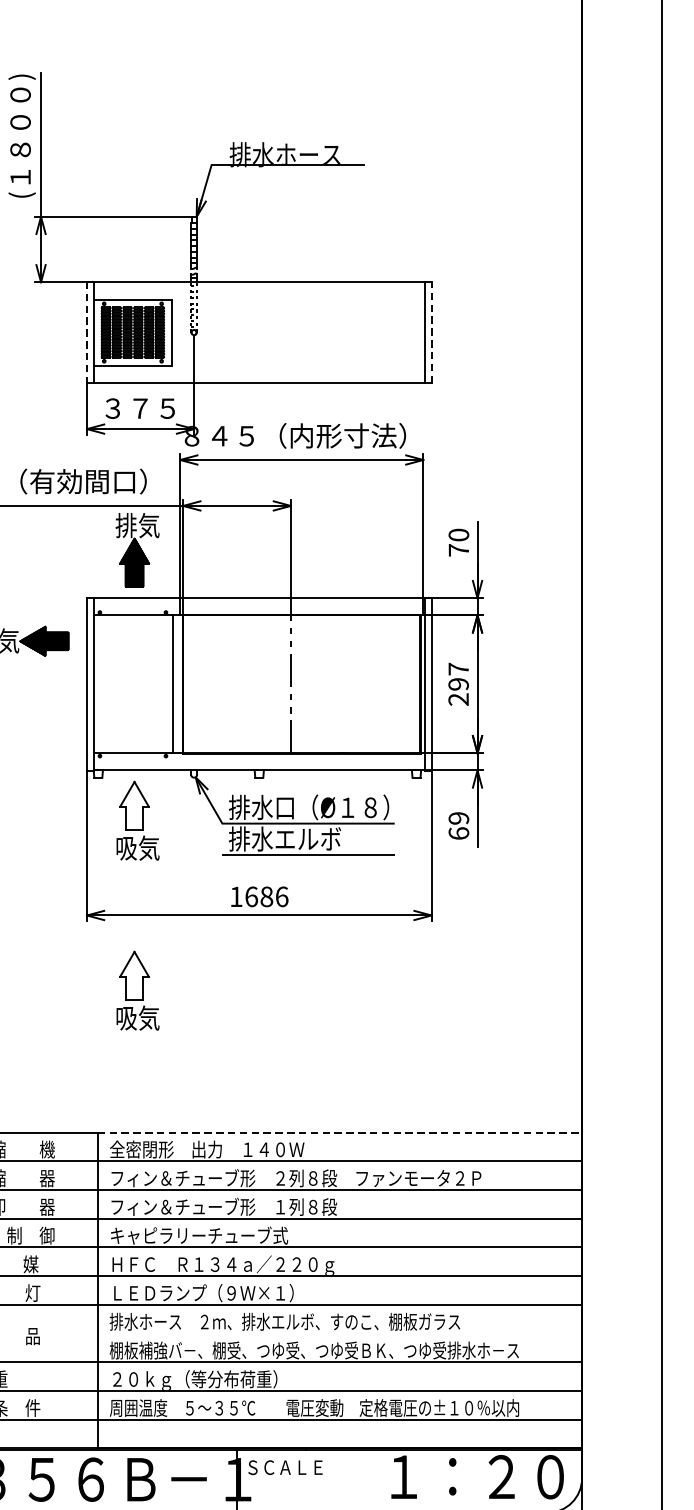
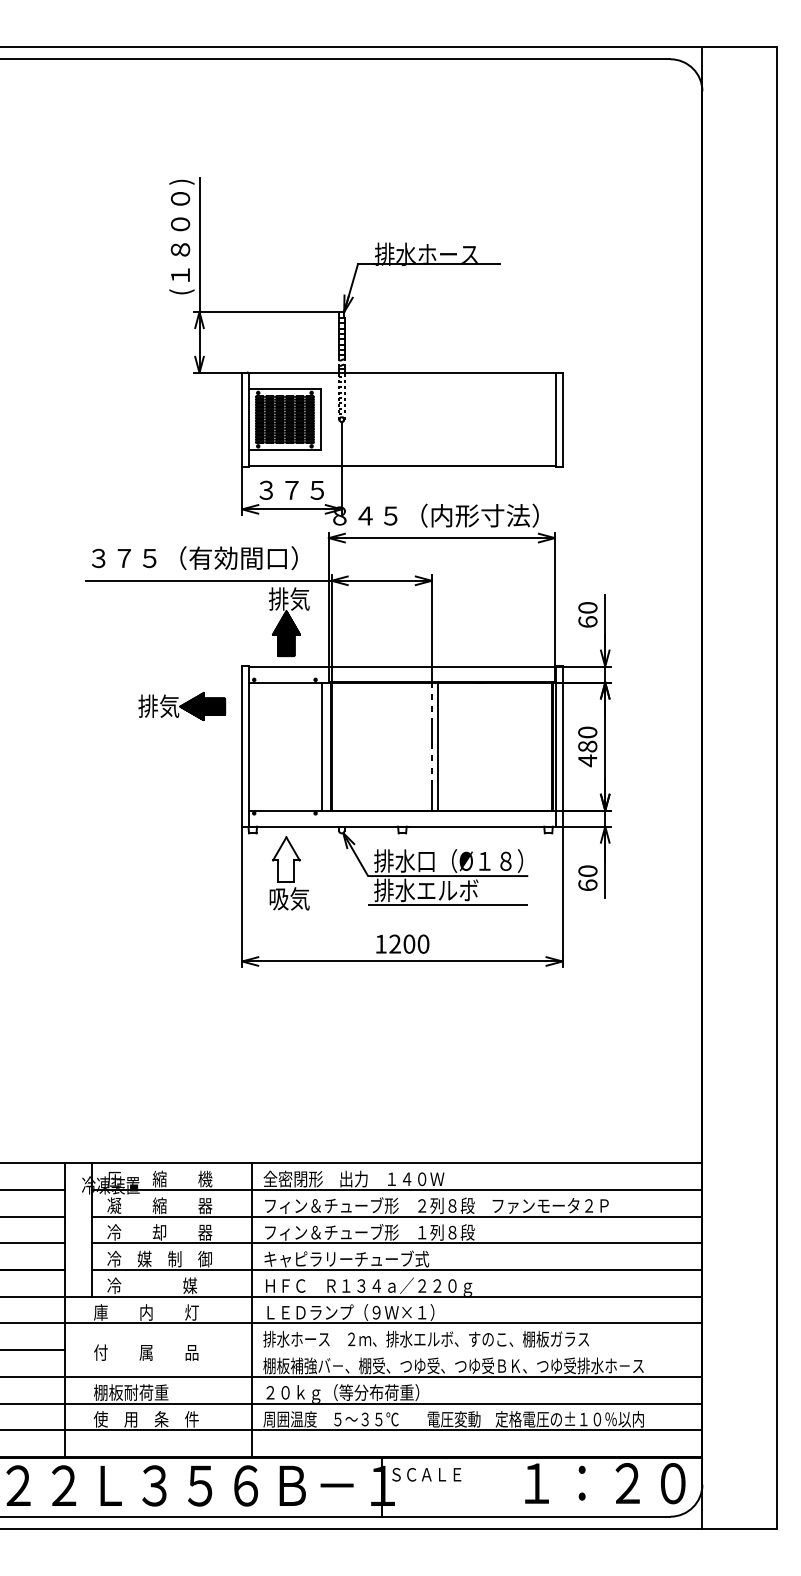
line: (431, 332) -> (562, 419), dashed -> solid
line: (87, 333) -> (242, 420), dashed -> solid
text: (458, 549) -> (587, 621), 70 -> 60
line: (297, 684) -> (437, 746), added
text: (458, 684) -> (587, 746), 297 -> 480
text: (458, 818) -> (587, 871), 69 -> 60
text: (266, 896) -> (409, 943), 1686 -> 1200
part: (137, 990) -> (289, 1031), removed
line: (340, 1132) -> (477, 1163), dashed -> solid

